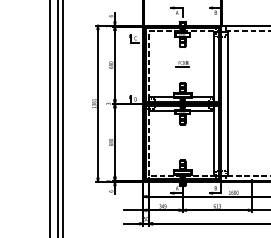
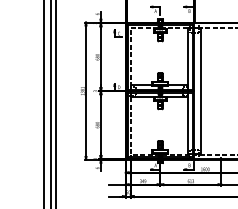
part: (182, 64) -> (160, 56), removed

